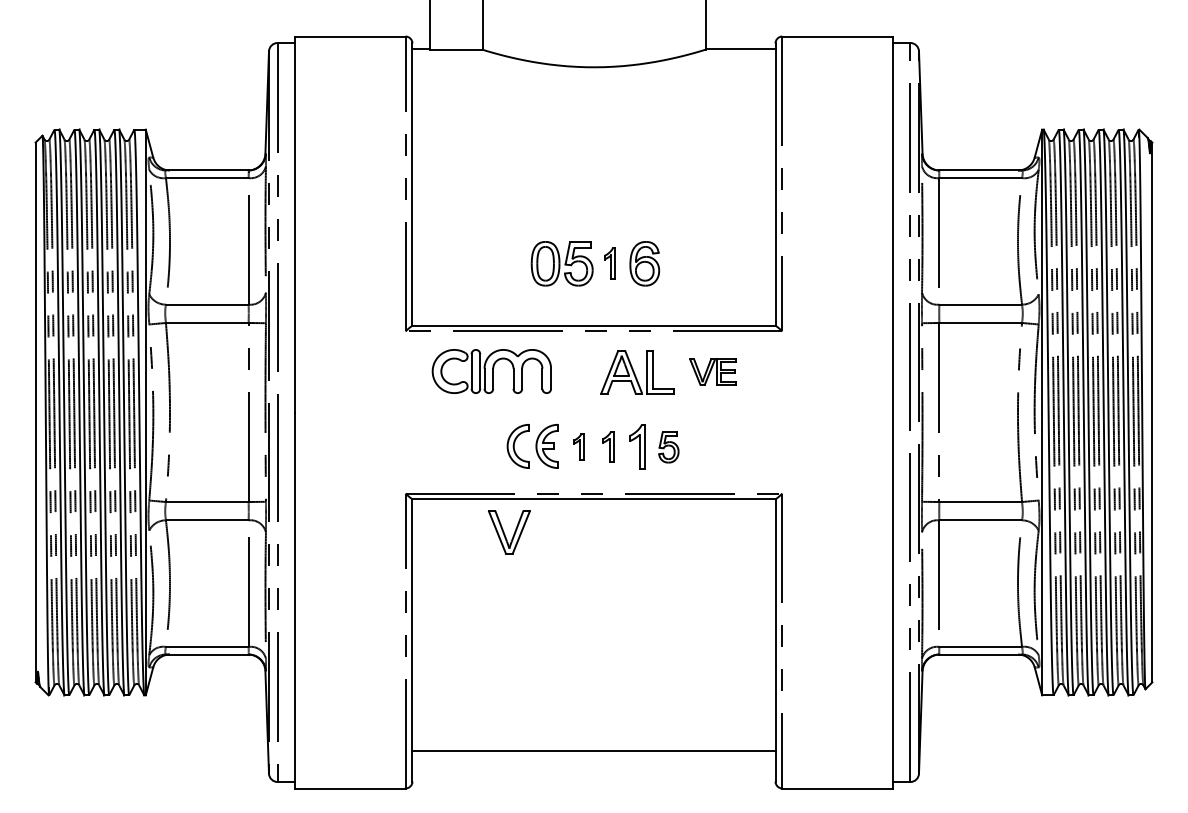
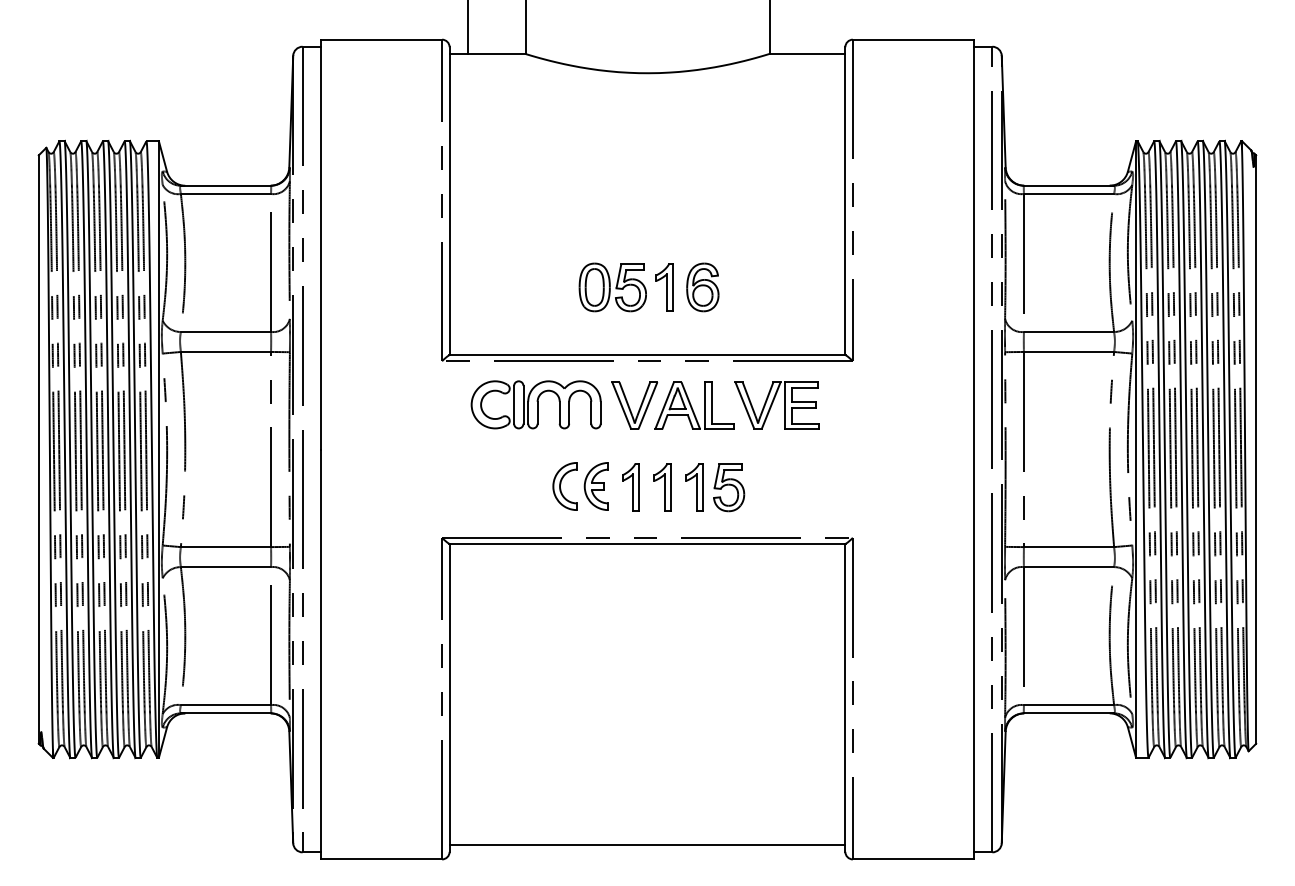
part: (609, 263) -> (664, 287), size x1.43
part: (713, 372) -> (777, 405), size x1.67
part: (578, 446) -> (630, 486), size x1.67
part: (607, 446) -> (662, 486), size x1.43
part: (668, 447) -> (728, 487), size x1.43
part: (509, 532) -> (634, 405), moved
line: (593, 750) -> (646, 845), moved

